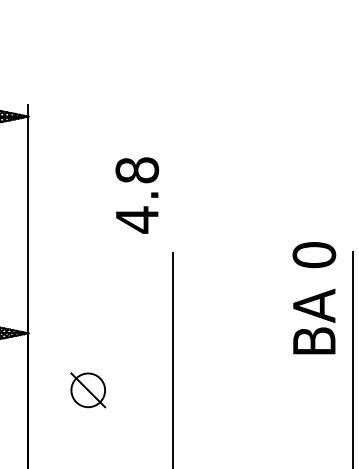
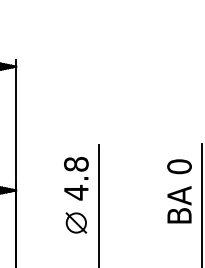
text: (137, 195) -> (76, 178), moved
text: (314, 298) -> (179, 191), moved
part: (88, 389) -> (76, 222), moved

